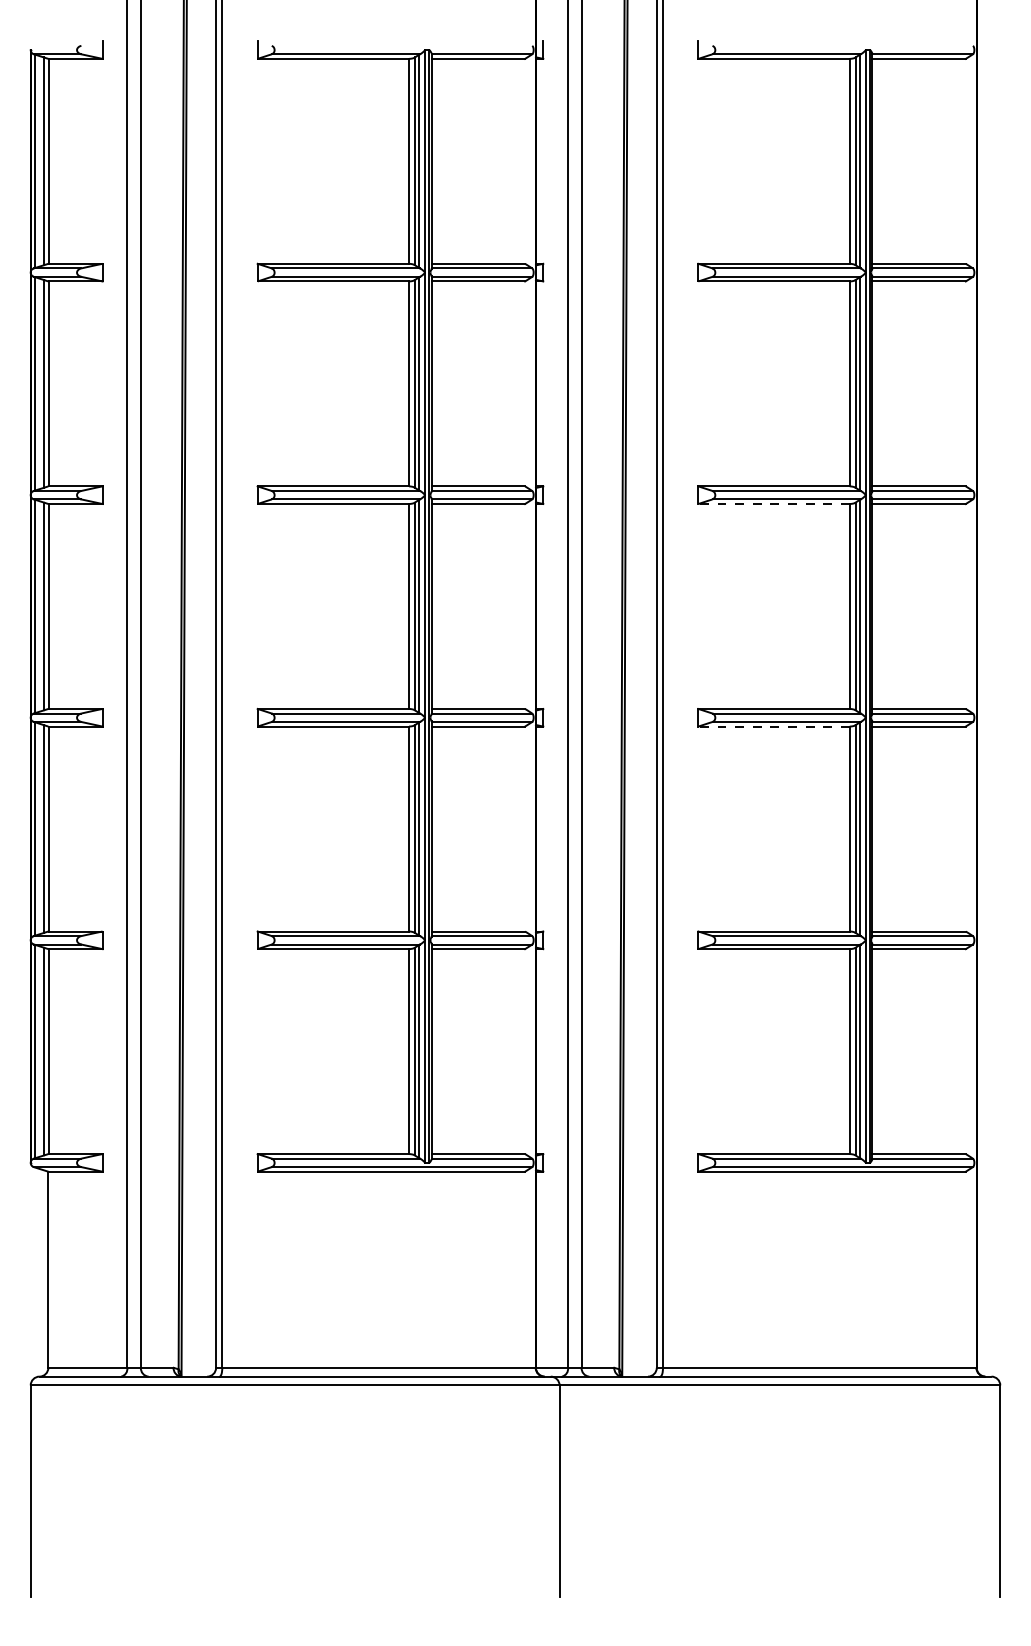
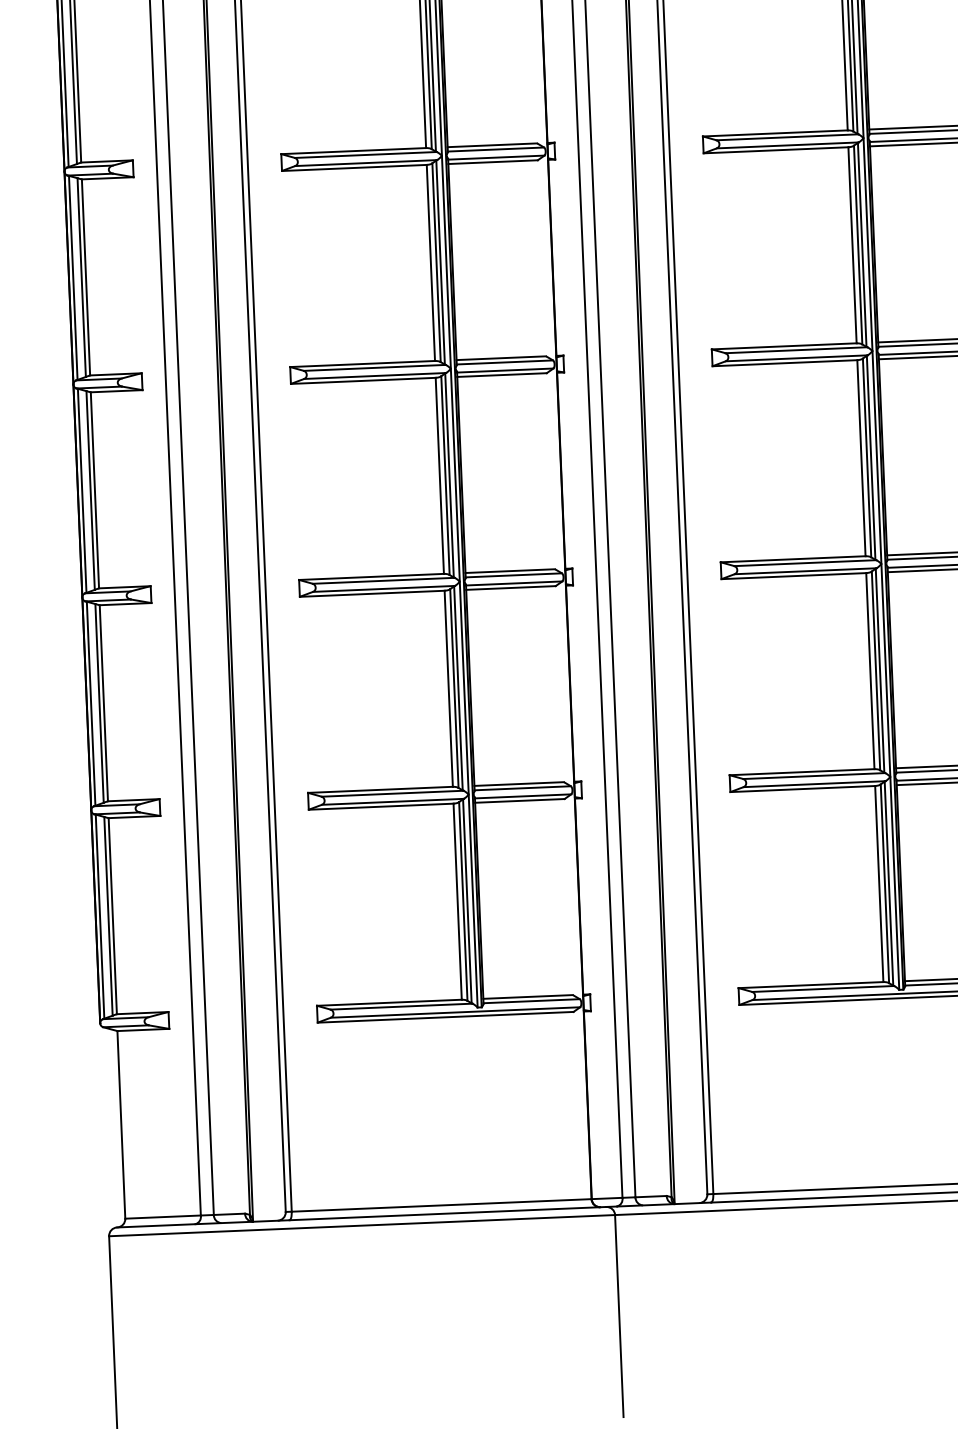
line: (774, 504) -> (785, 363), dashed -> solid
line: (774, 726) -> (794, 576), dashed -> solid

